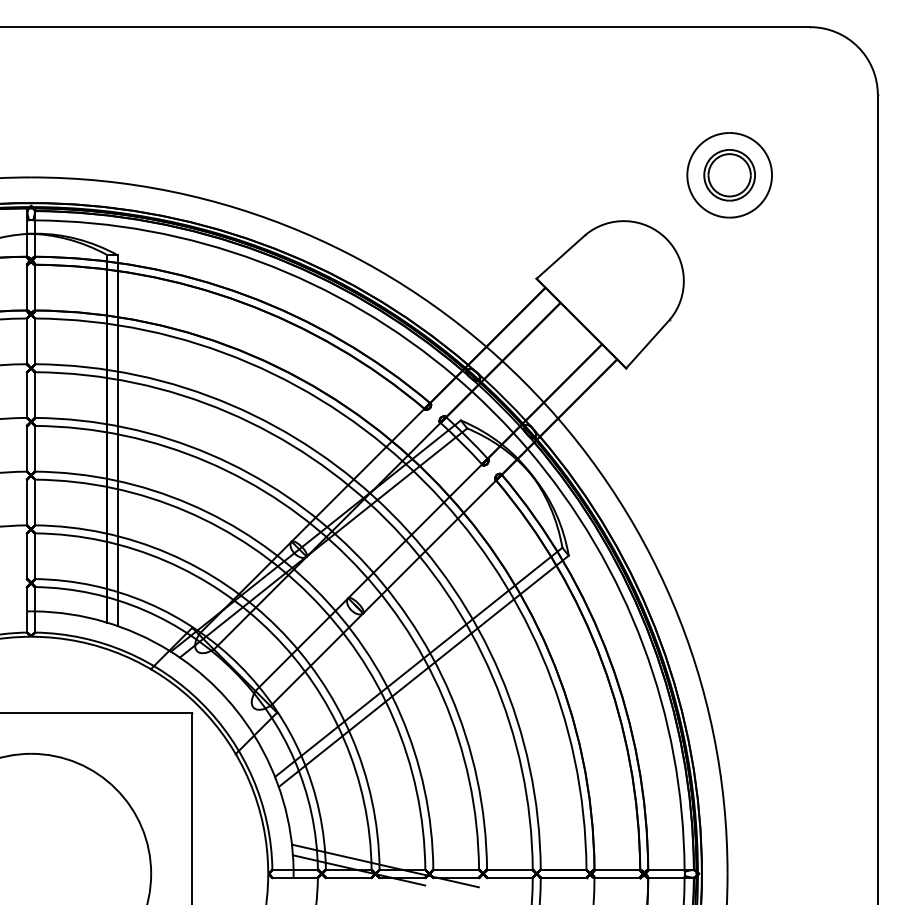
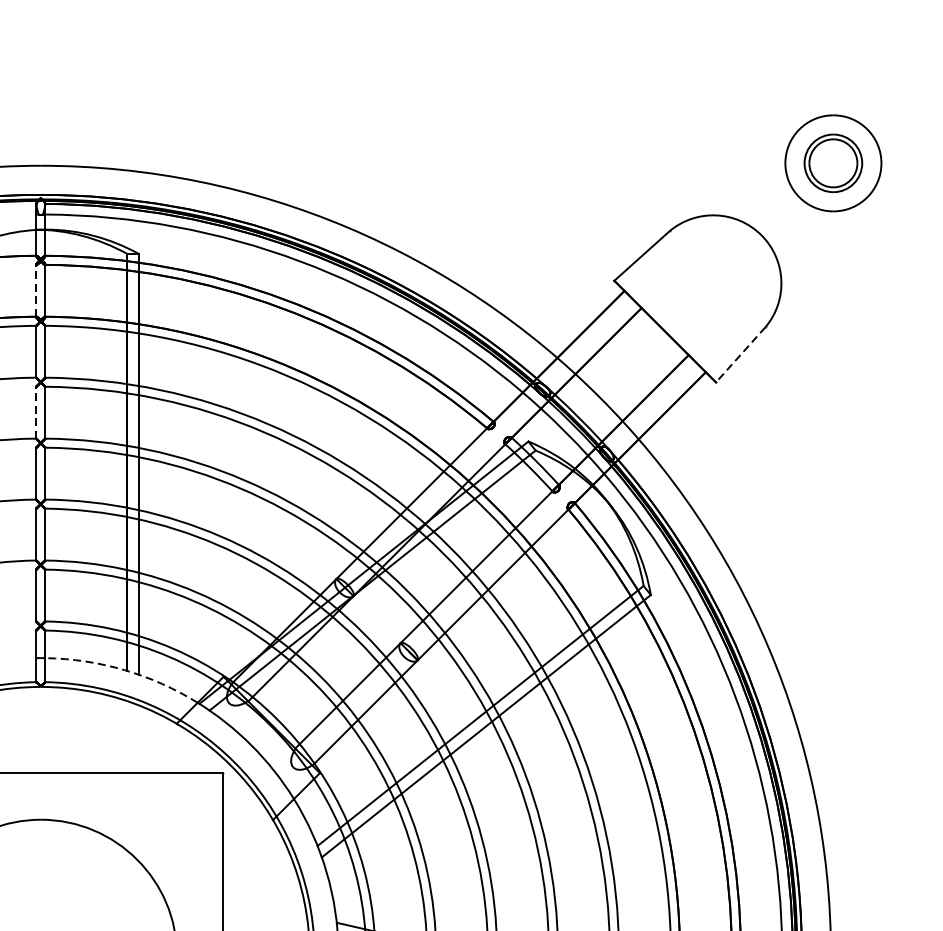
line: (27, 287) -> (36, 290), solid -> dashed
line: (648, 344) -> (741, 355), solid -> dashed
line: (27, 395) -> (36, 413), solid -> dashed
arc: (104, 621) -> (124, 669), solid -> dashed

